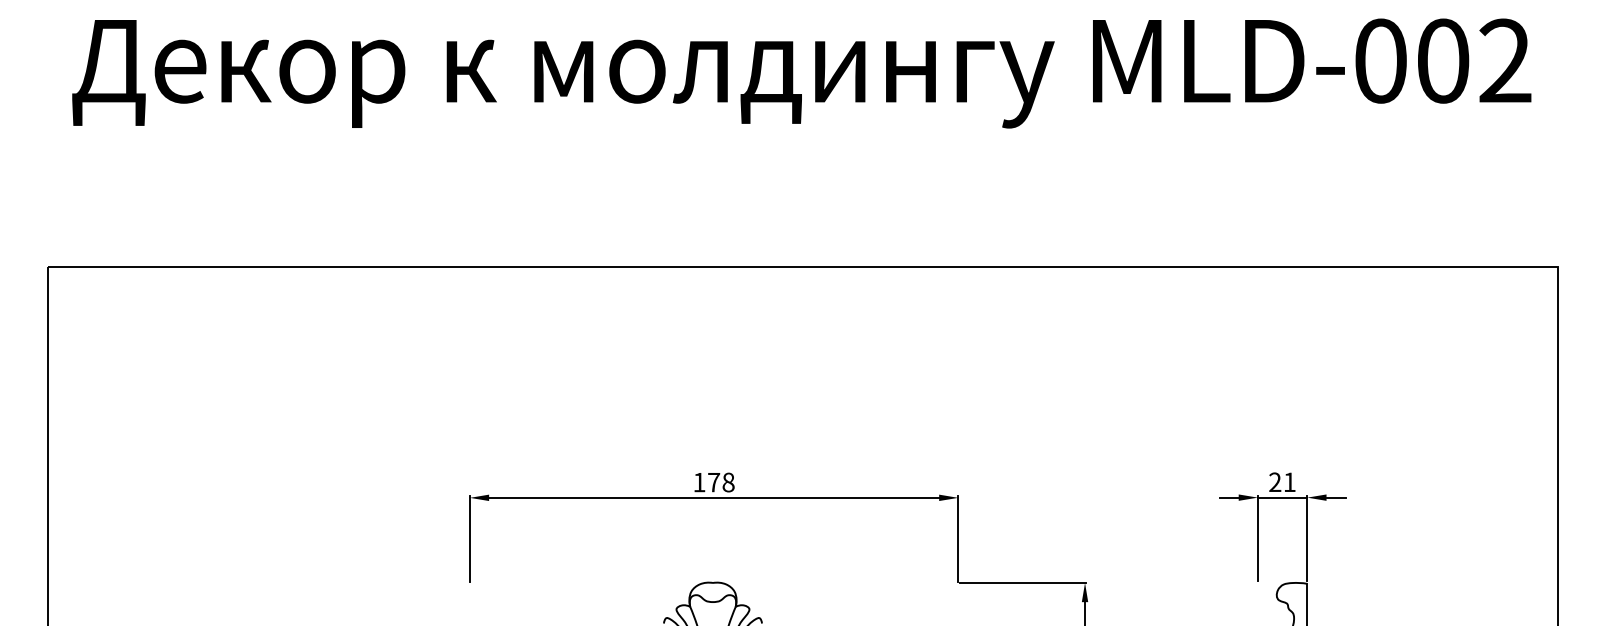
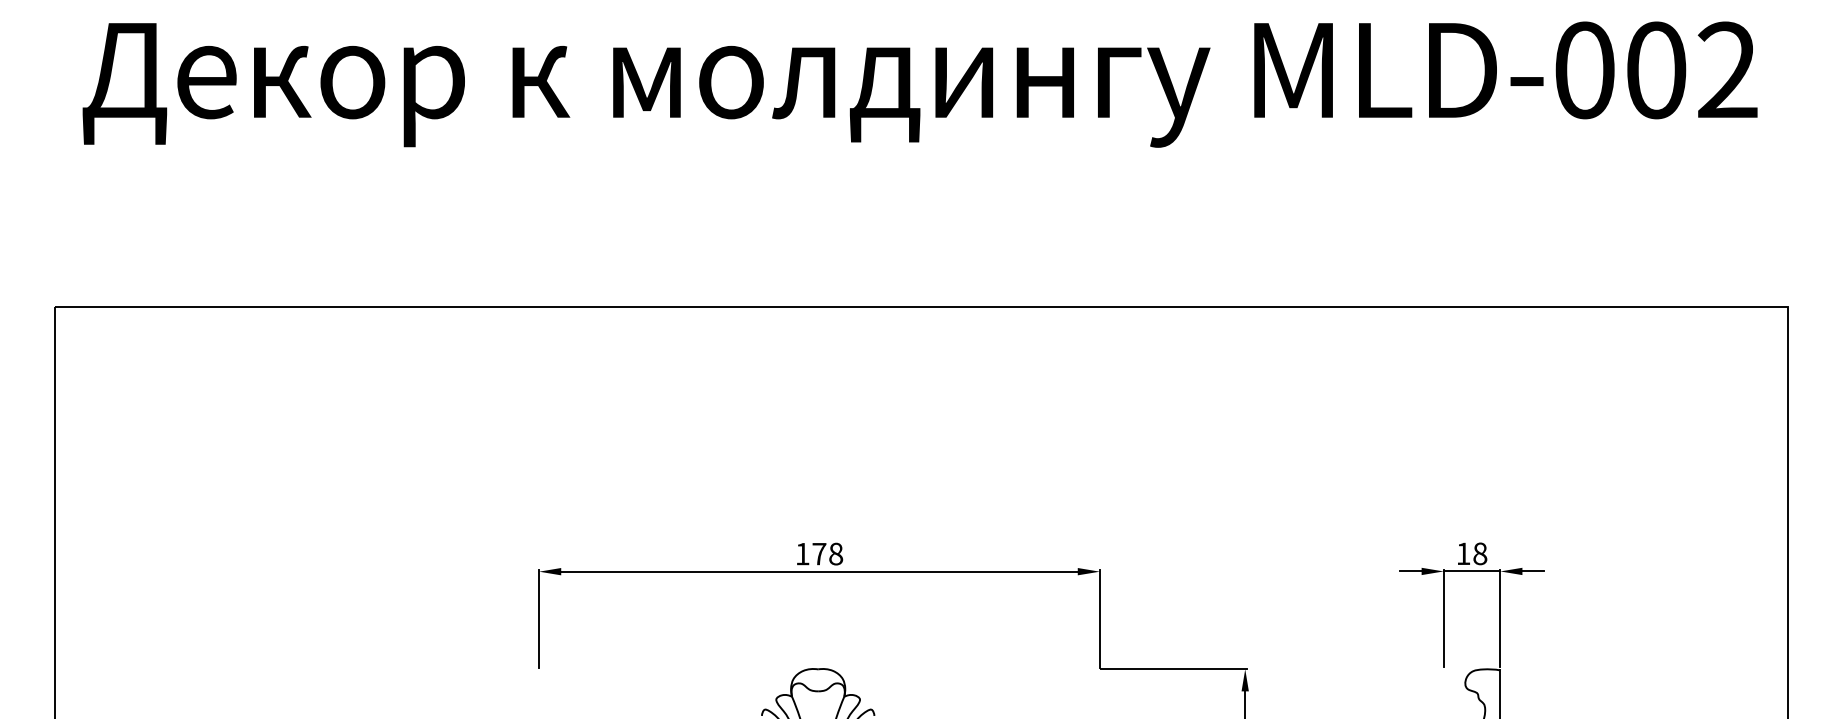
text: (1282, 482) -> (1471, 553), 21 -> 18

